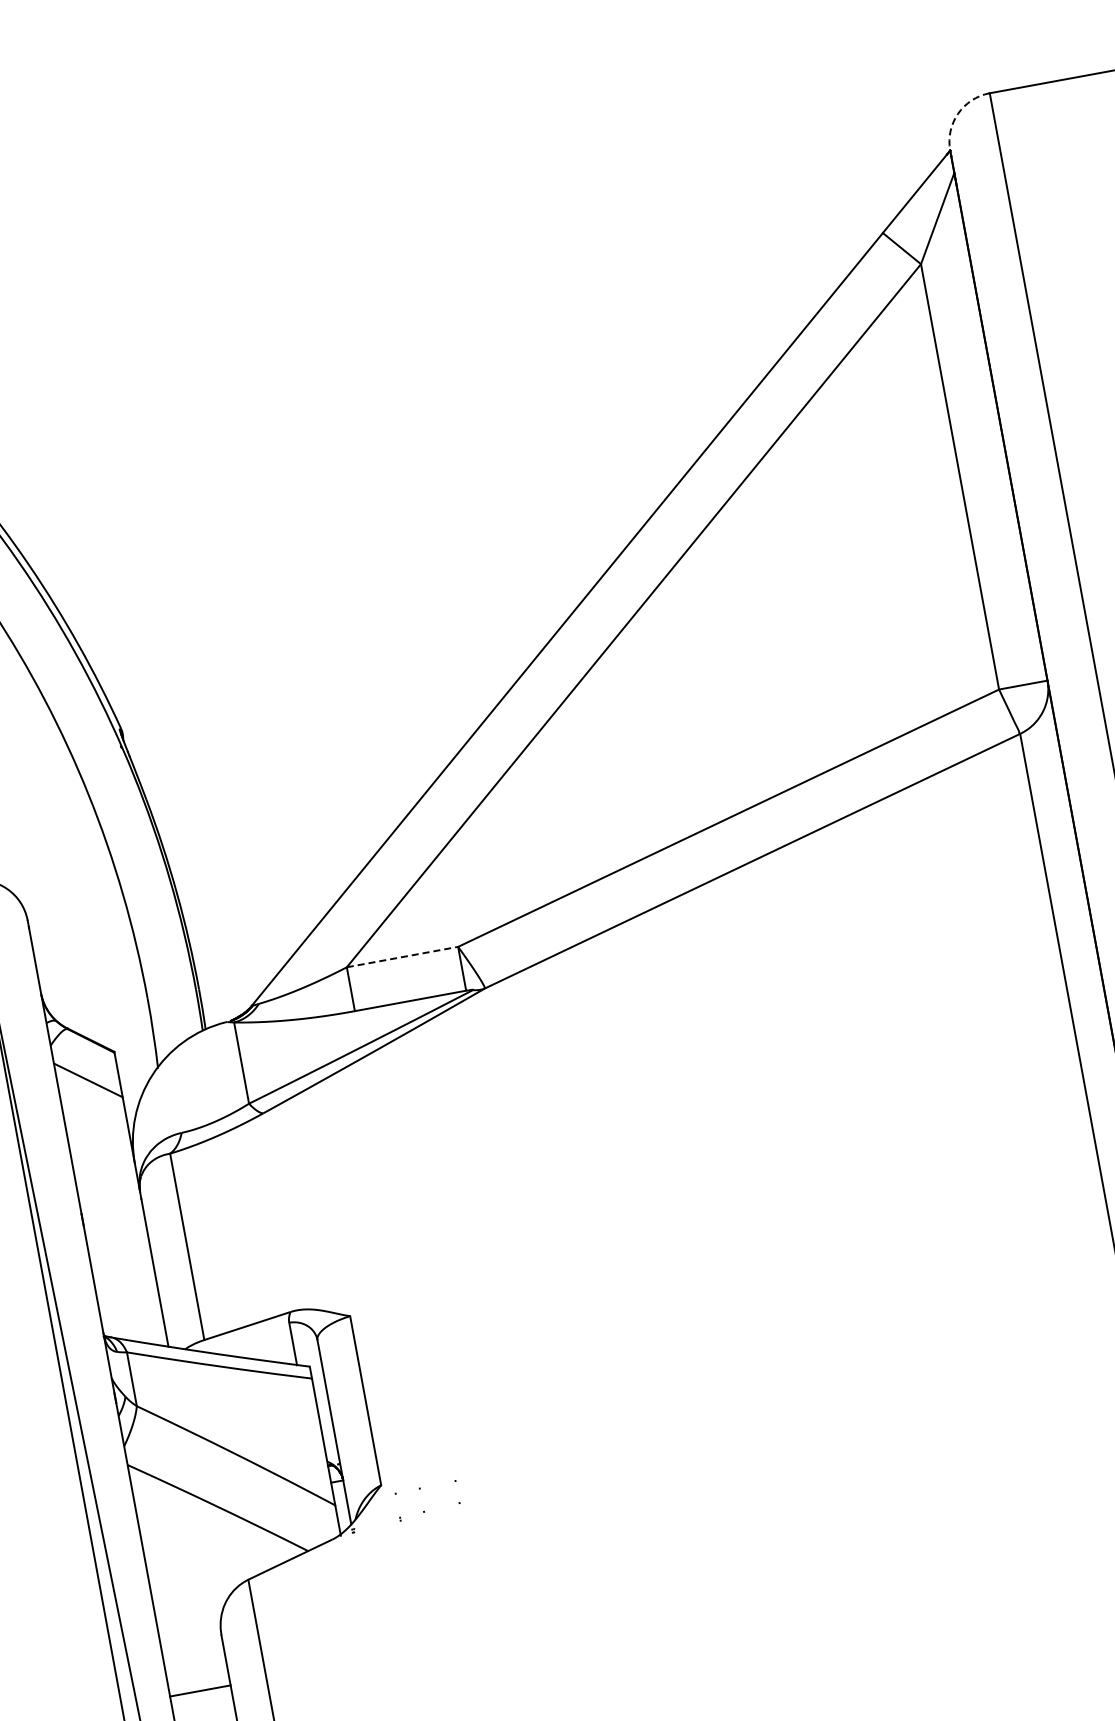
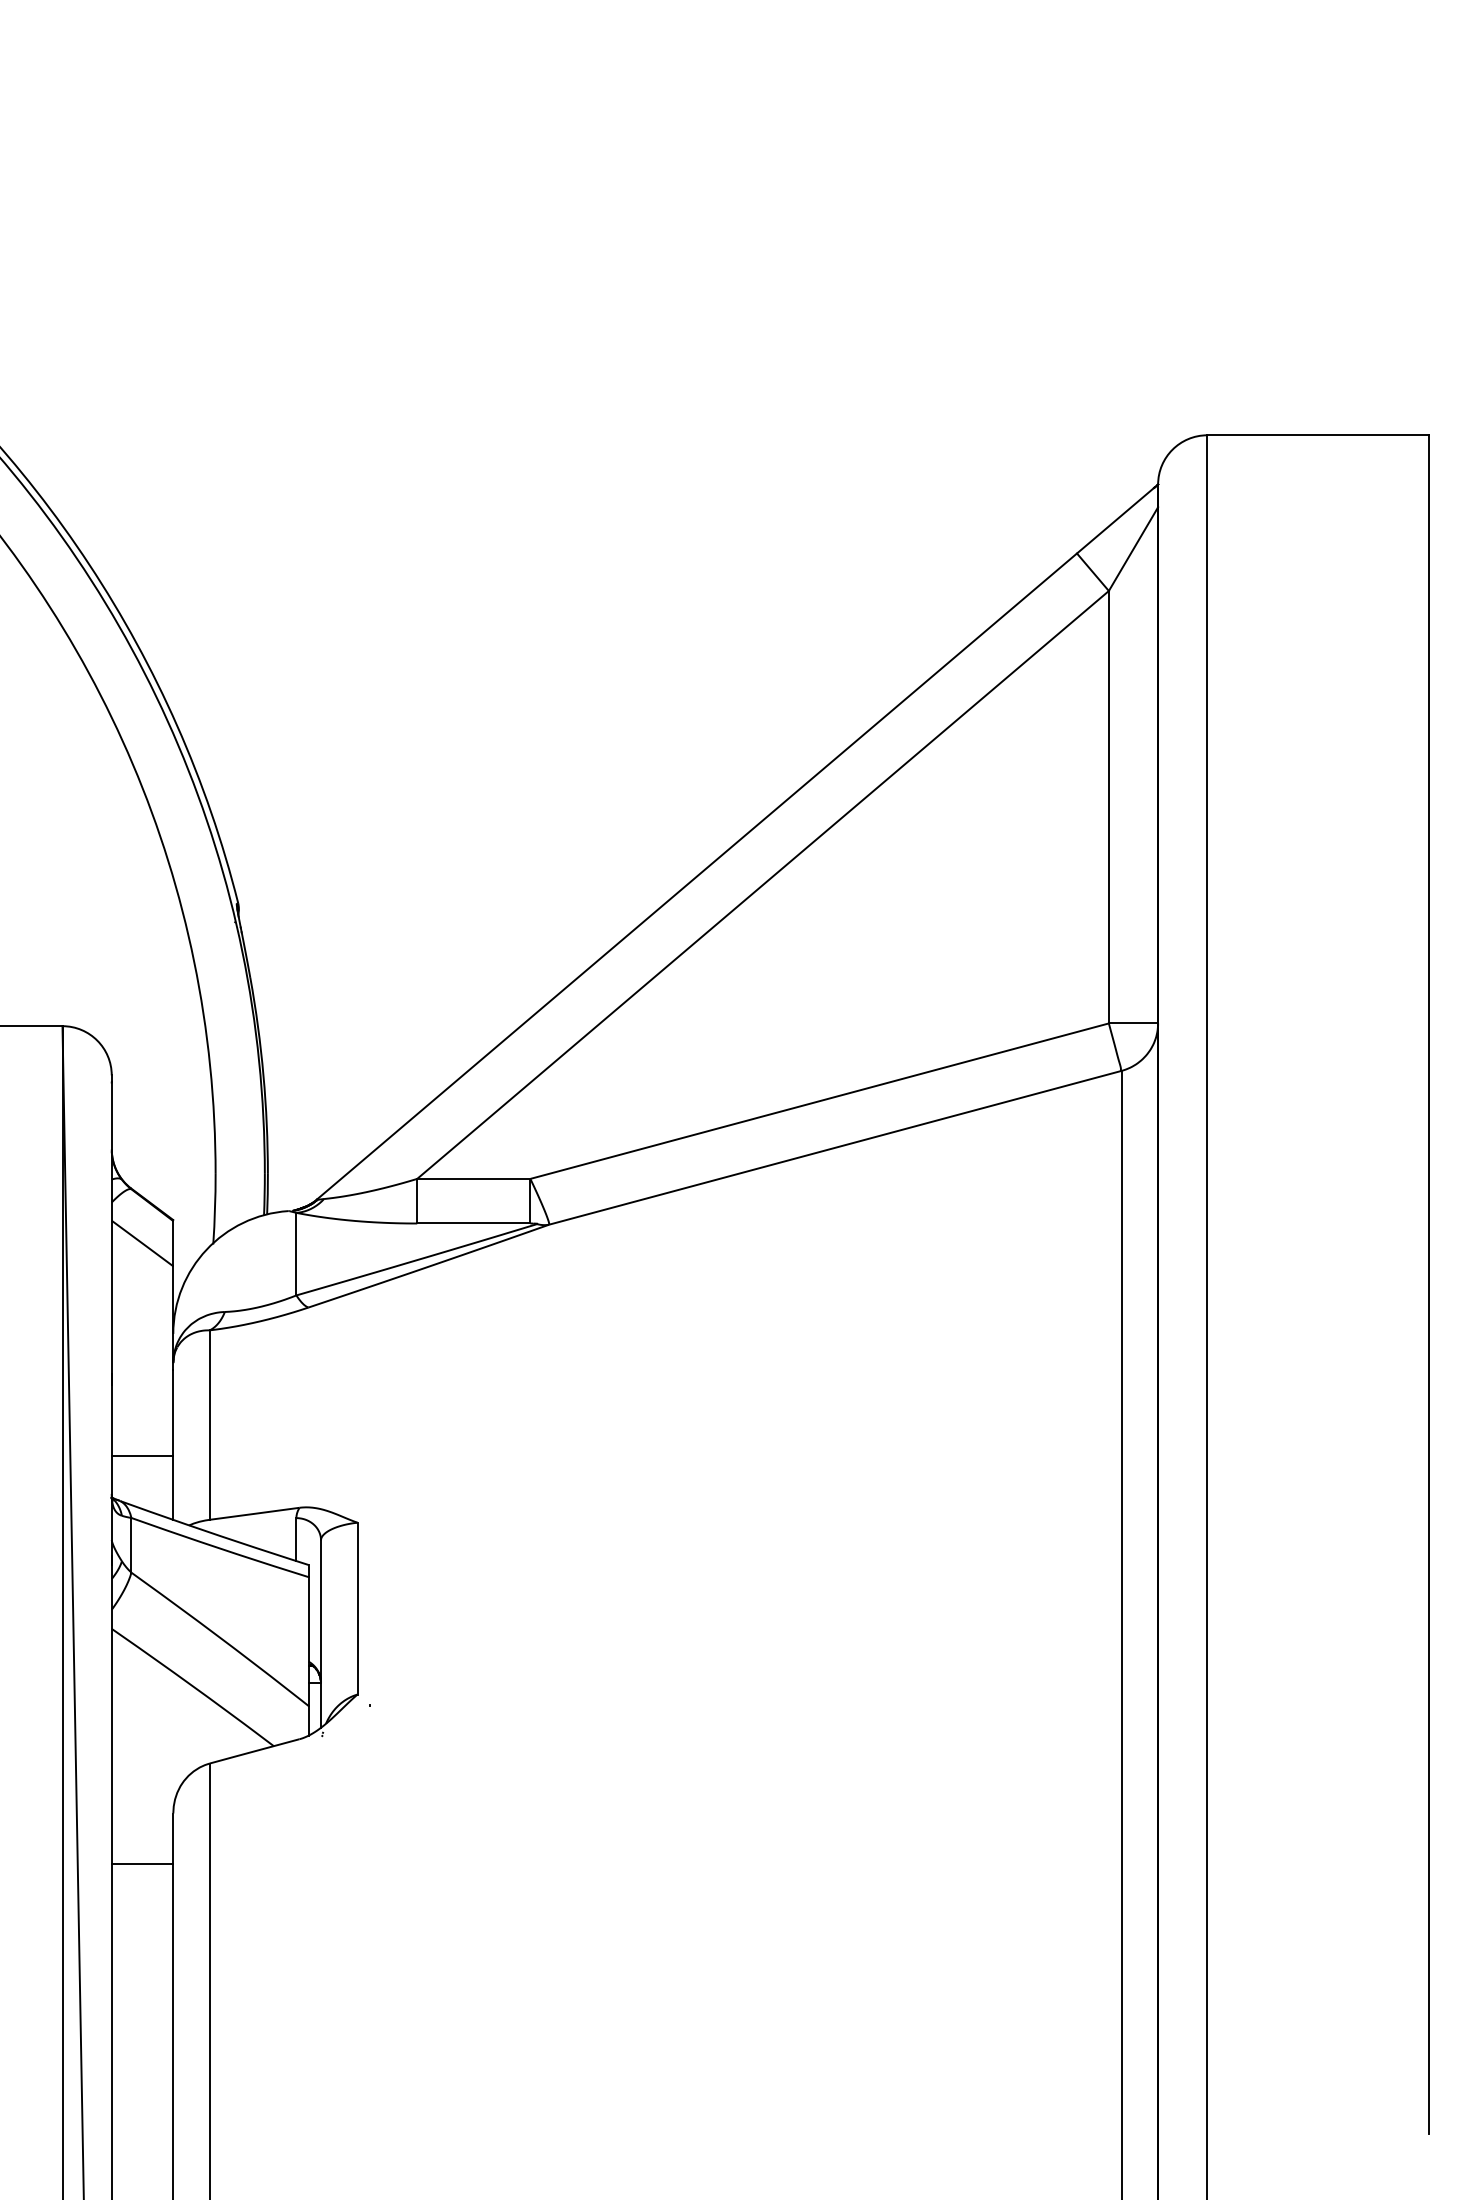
arc: (958, 113) -> (1172, 449), dashed -> solid
line: (402, 956) -> (473, 1178), dashed -> solid
line: (126, 1289) -> (142, 1456), added

